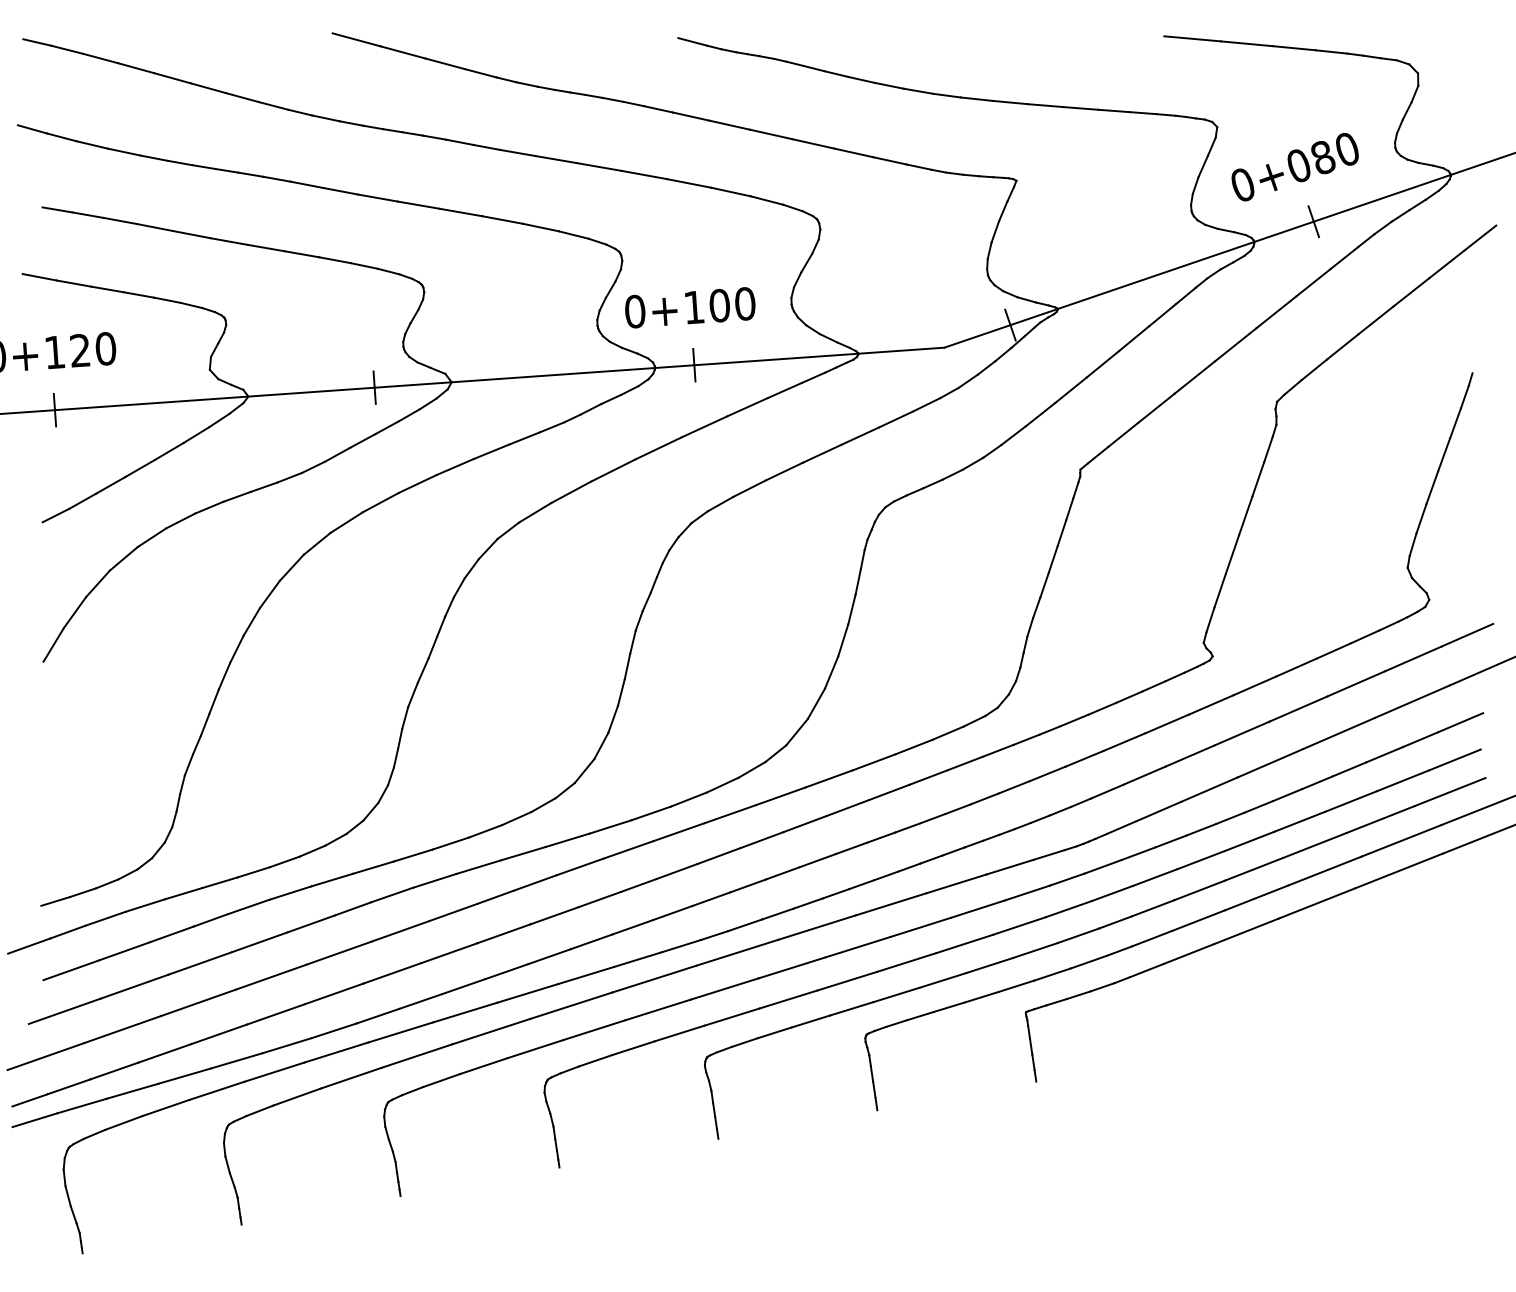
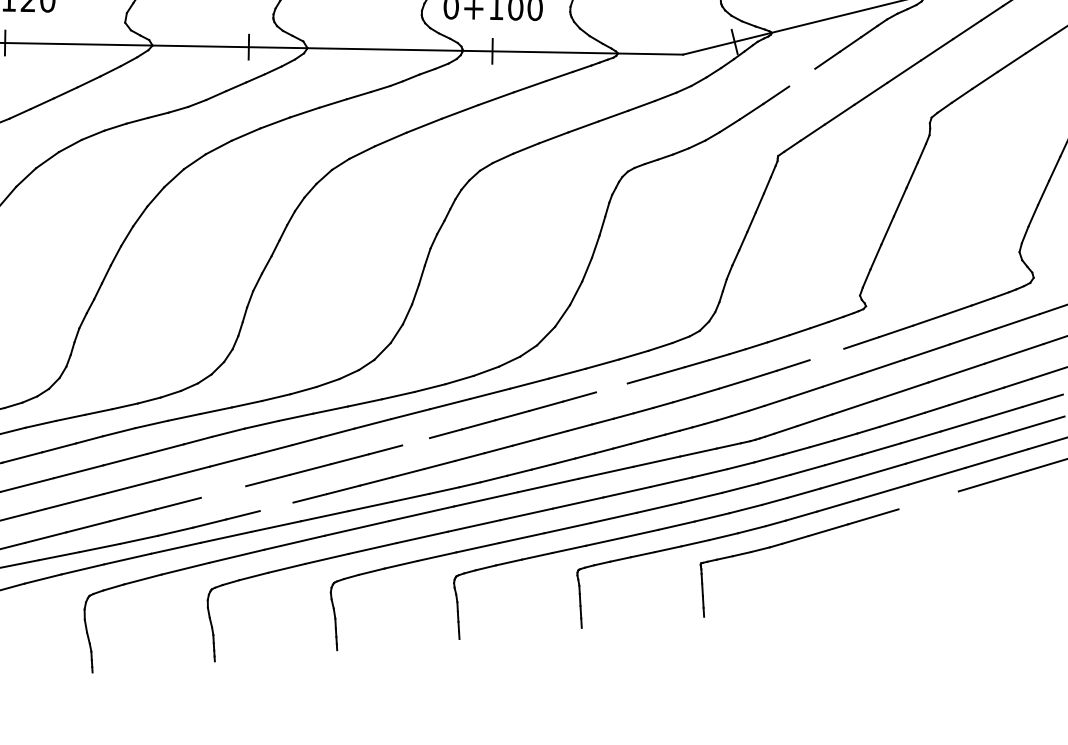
line: (1102, 364) -> (801, 77), removed
line: (1167, 723) -> (827, 354), removed
line: (888, 792) -> (611, 387), removed
line: (638, 884) -> (415, 441), removed
line: (1316, 903) -> (928, 500), removed
line: (392, 973) -> (223, 492), removed
line: (463, 986) -> (276, 506), removed

